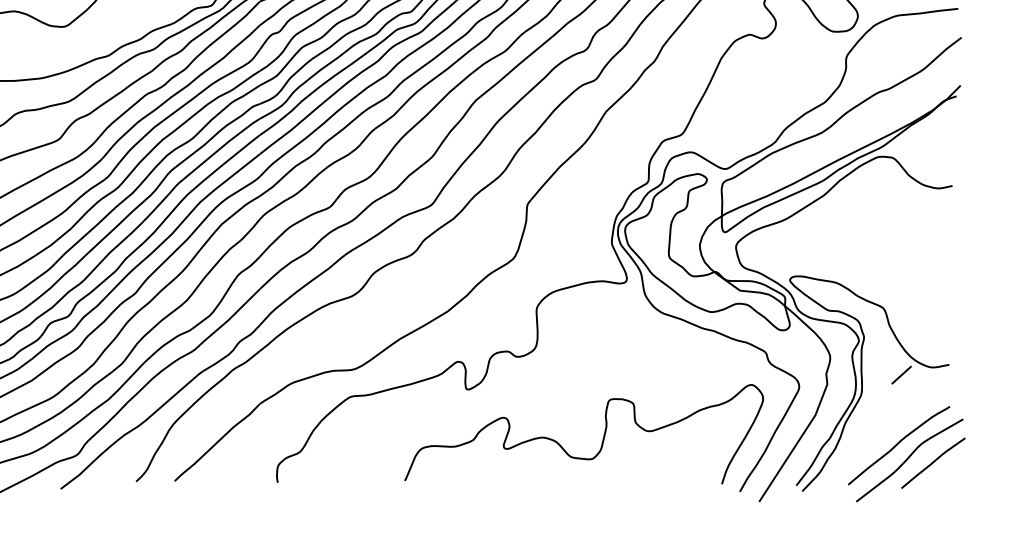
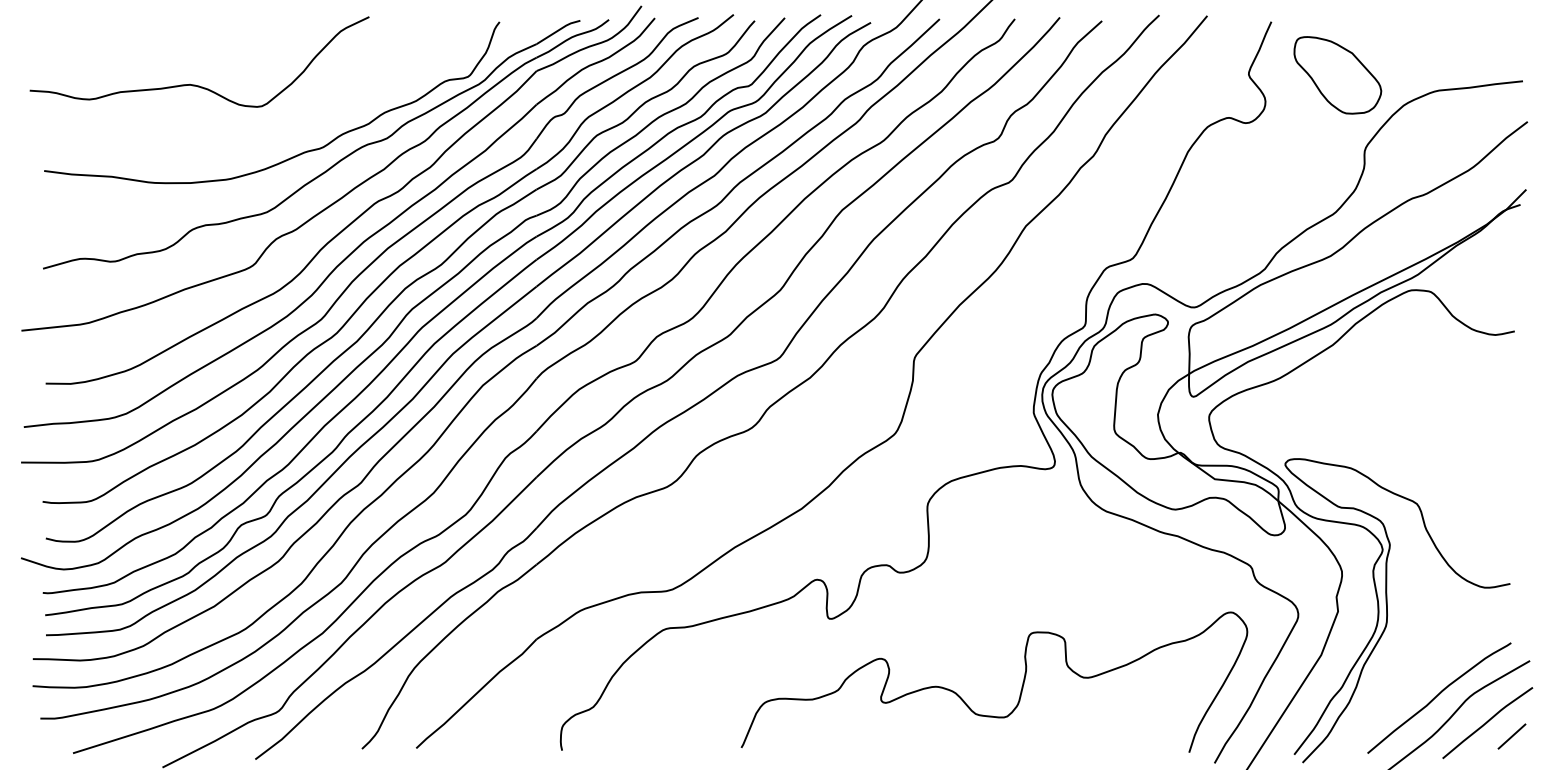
line: (901, 375) -> (1511, 736), moved

